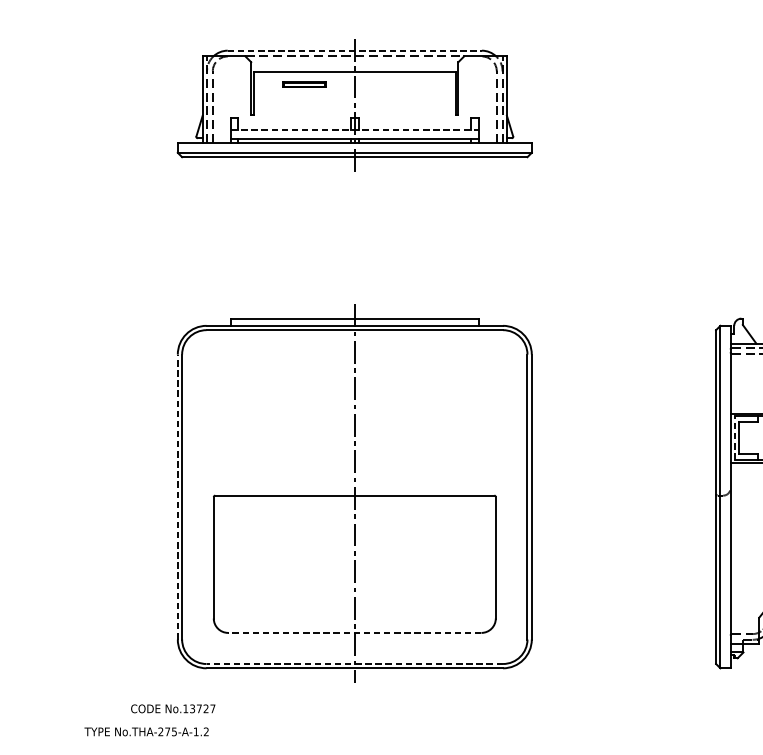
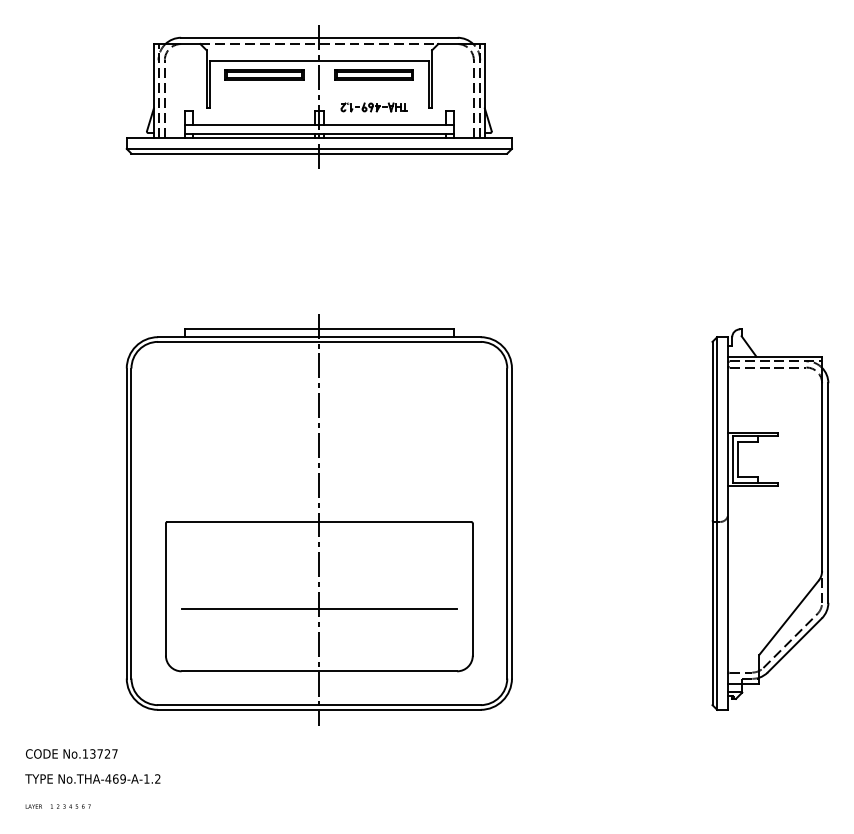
line: (354, 50) -> (319, 37), dashed -> solid
part: (304, 84) -> (264, 74), size x1.67
part: (404, 84) -> (373, 74), added
part: (404, 114) -> (373, 107), added
line: (354, 130) -> (319, 124), dashed -> solid
line: (735, 437) -> (733, 458), dashed -> solid
line: (177, 497) -> (126, 523), dashed -> solid
line: (354, 576) -> (319, 609), added
line: (354, 633) -> (319, 671), dashed -> solid
line: (354, 664) -> (318, 705), dashed -> solid
text: (172, 708) -> (71, 753), moved
text: (167, 731) -> (115, 778), No.THA-275-A-1.2 -> No.THA-469-A-1.2

